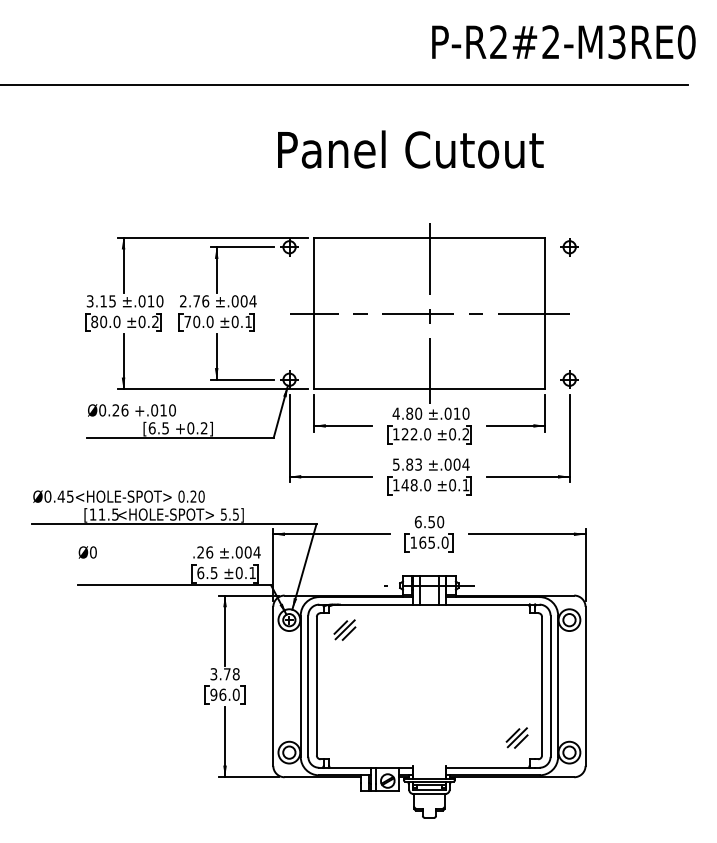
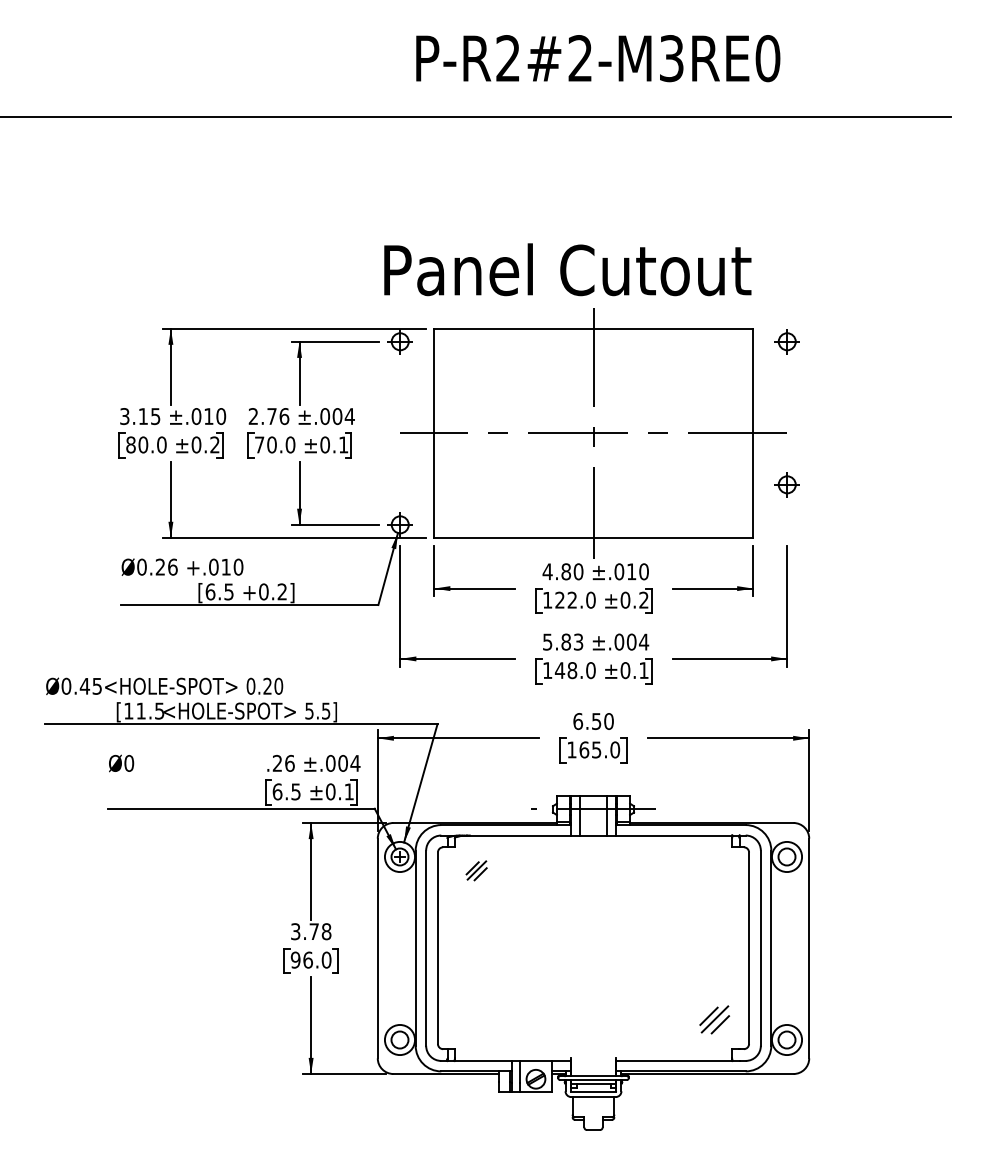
text: (564, 42) -> (598, 58), moved
text: (410, 149) -> (567, 269), moved
part: (569, 379) -> (786, 484), moved
part: (344, 629) -> (476, 870), size x0.7

